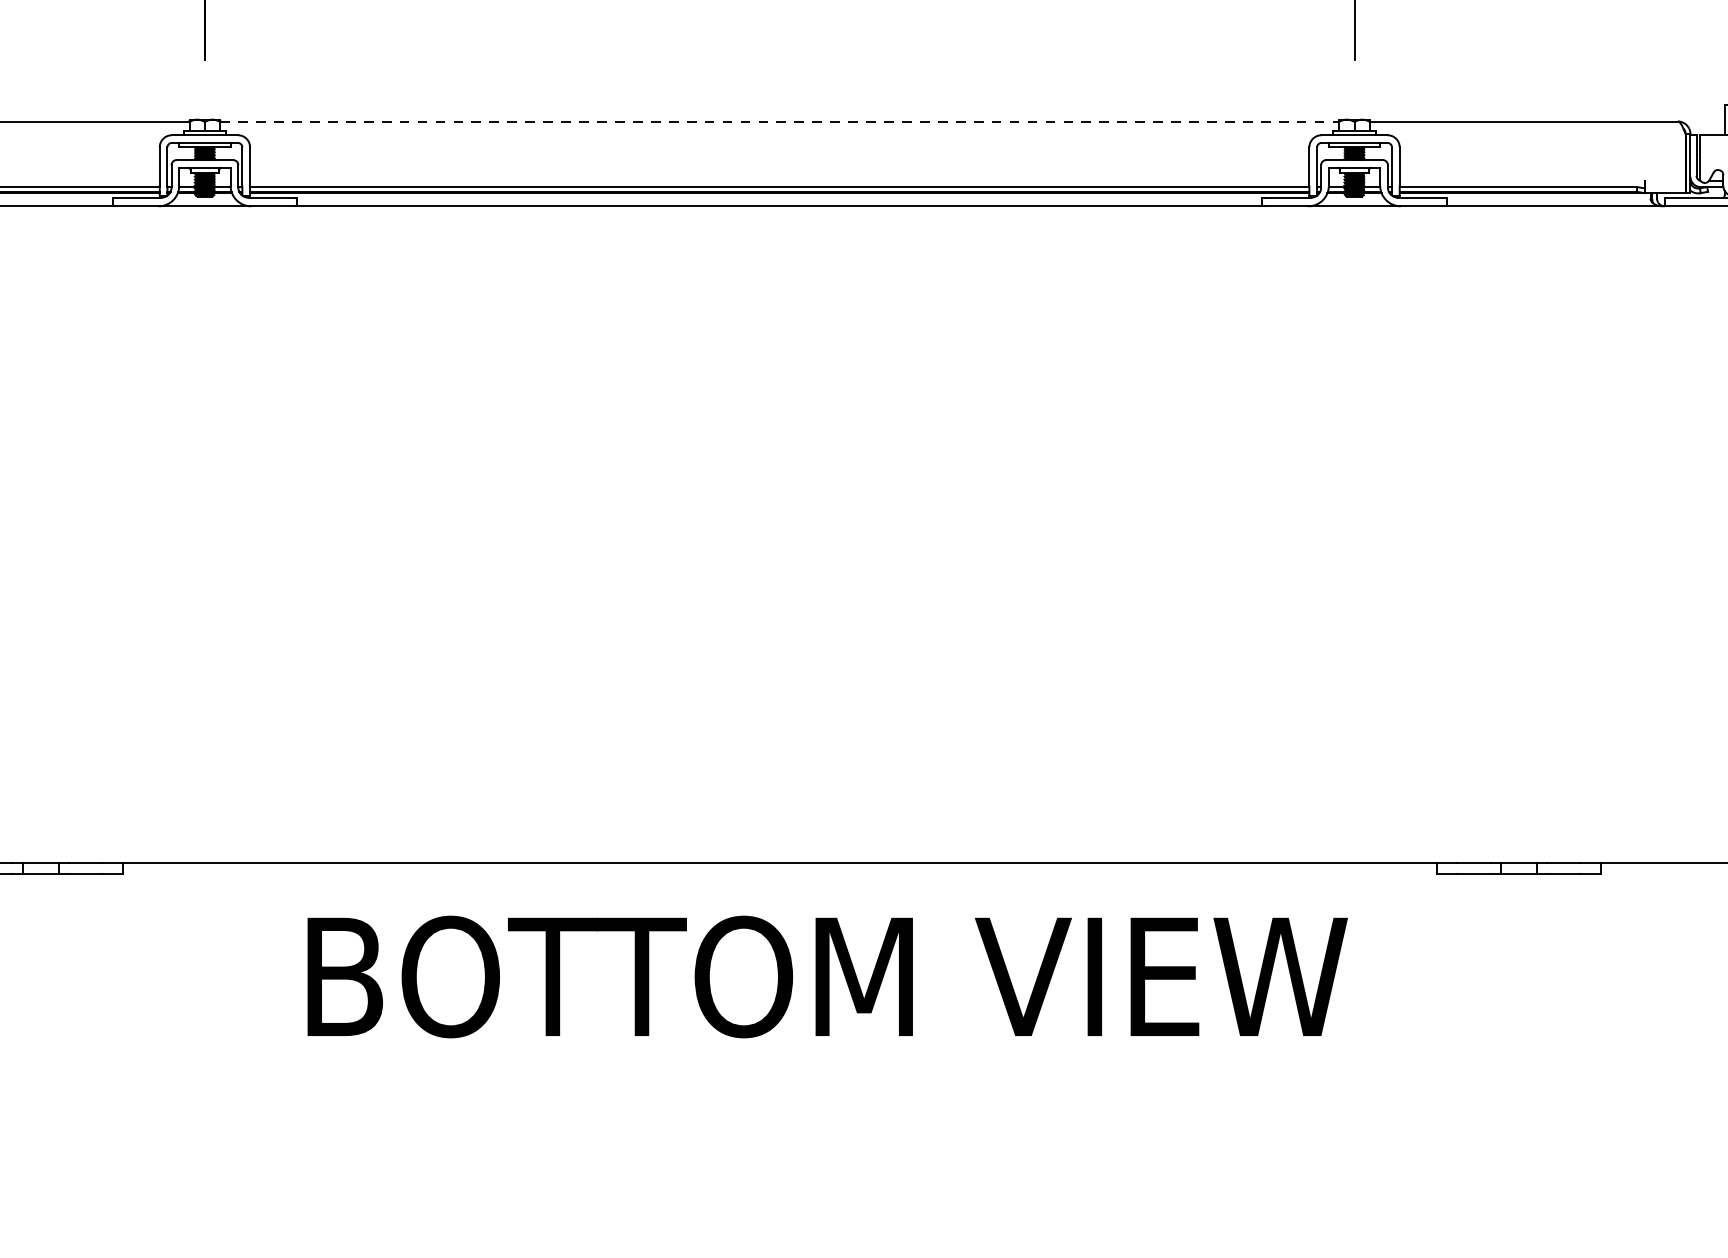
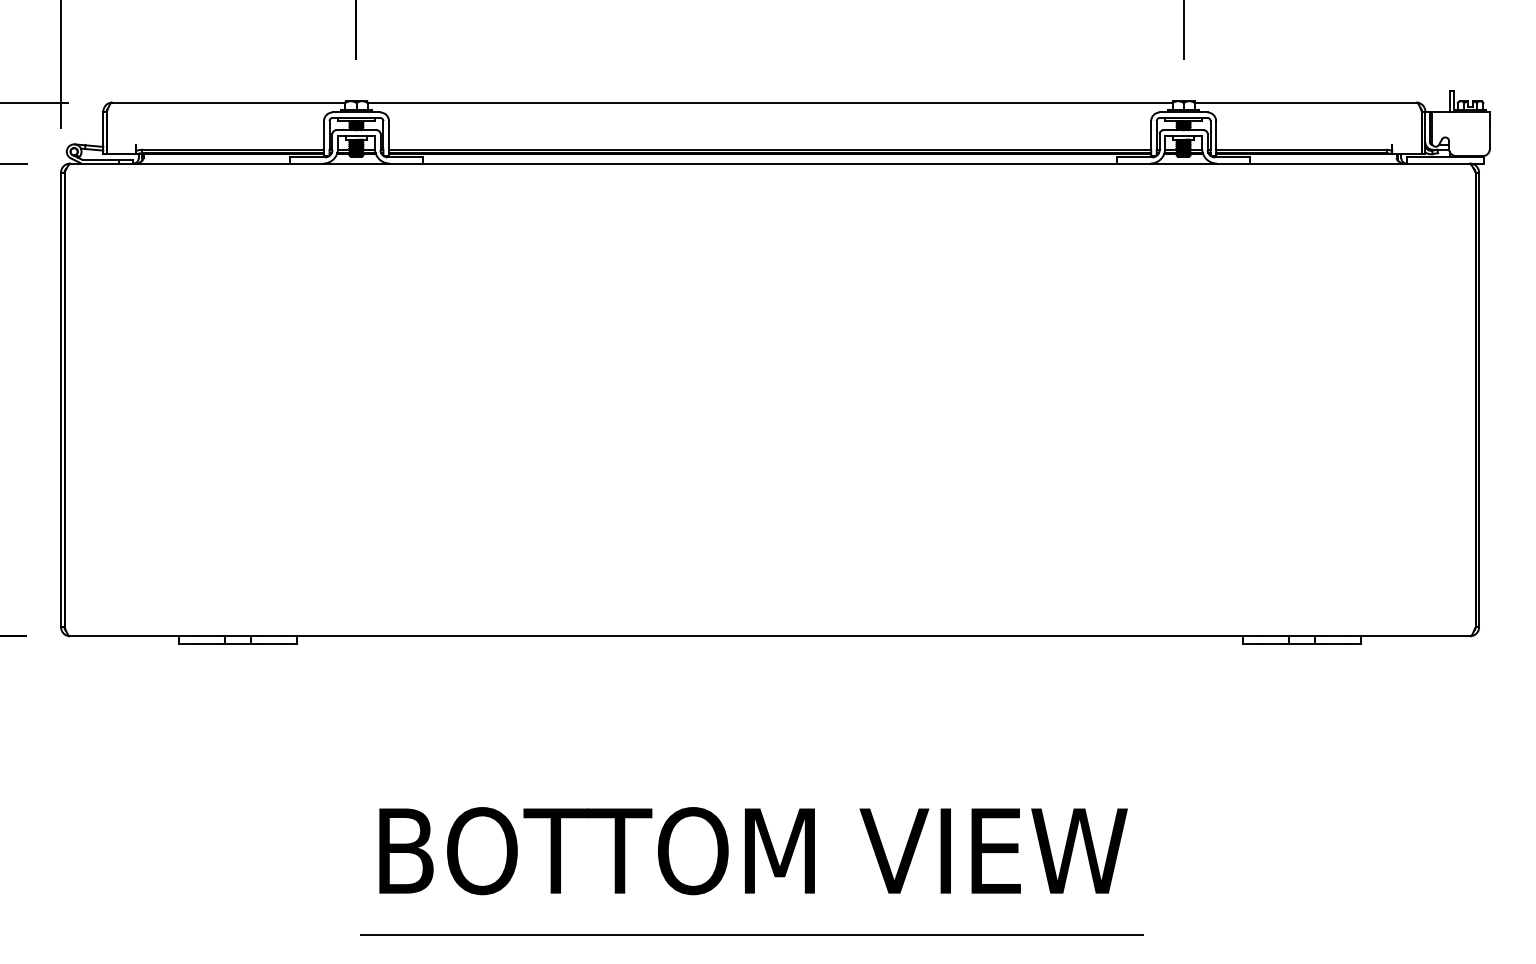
line: (780, 121) -> (770, 102), dashed -> solid
text: (827, 977) -> (753, 851), moved

